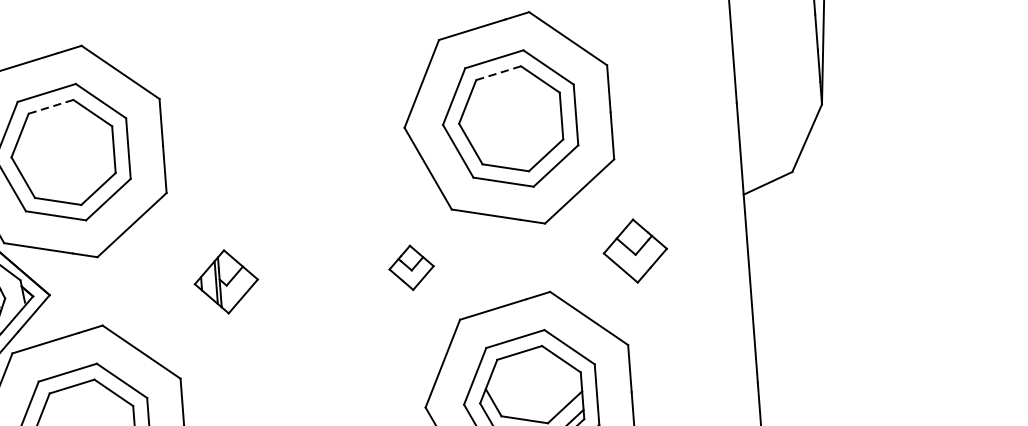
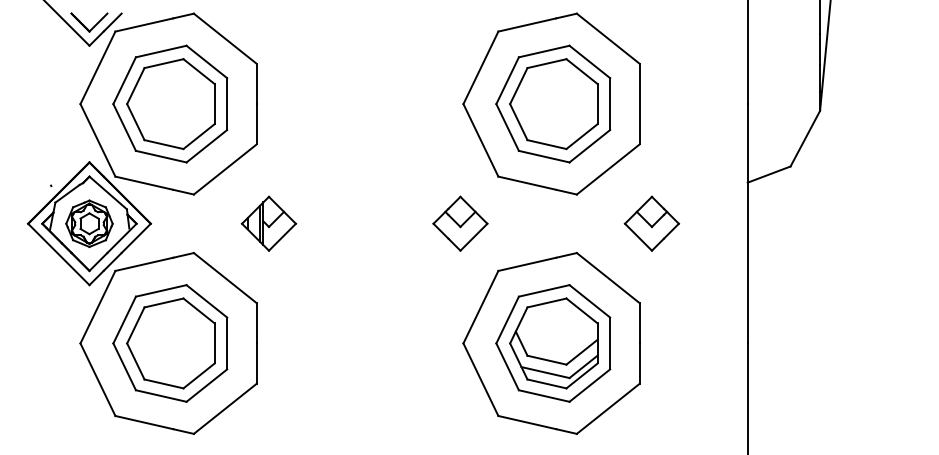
line: (498, 73) -> (546, 63), dashed -> solid
line: (51, 106) -> (164, 63), dashed -> solid
part: (411, 267) -> (460, 223), size x1.43
part: (225, 281) -> (268, 223), moved

